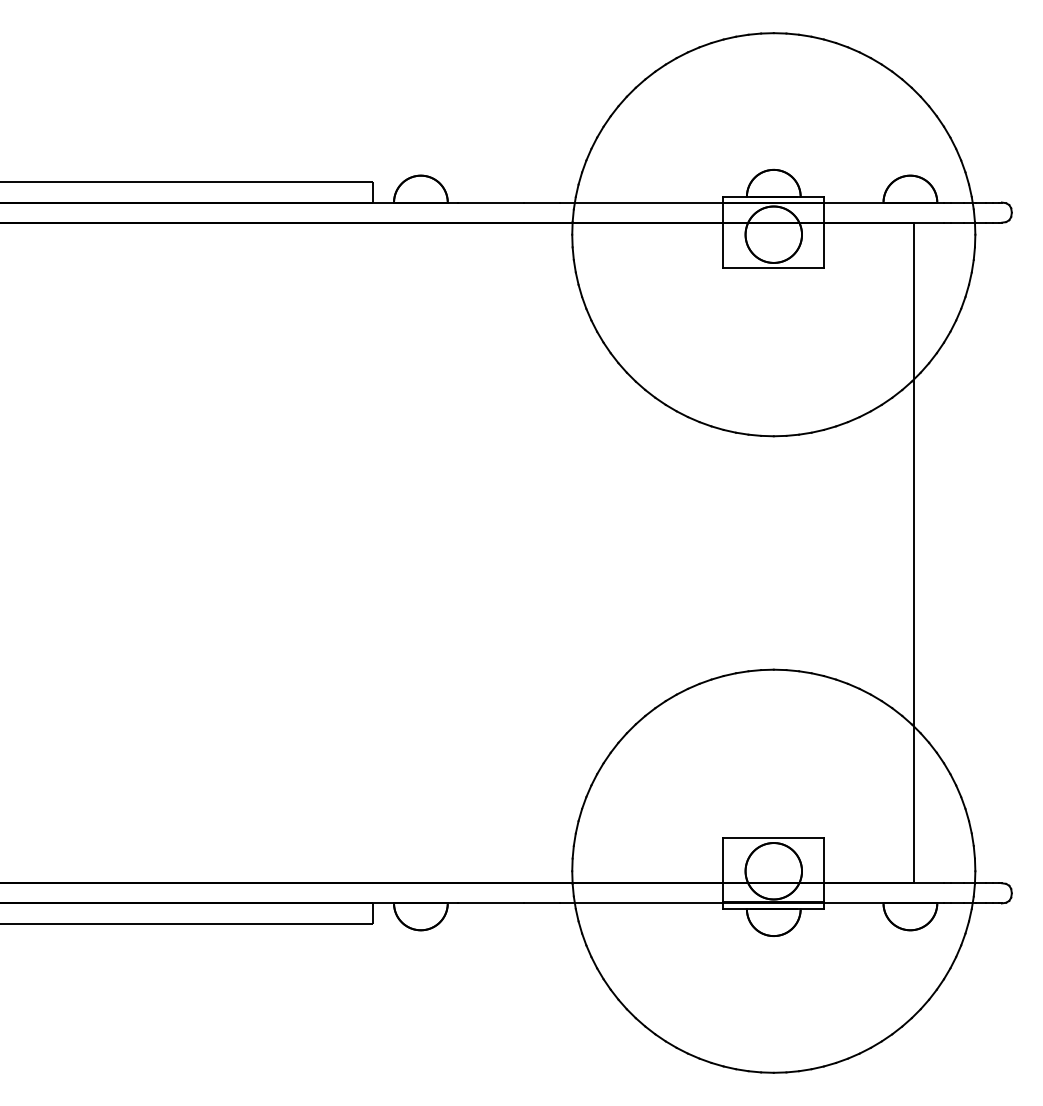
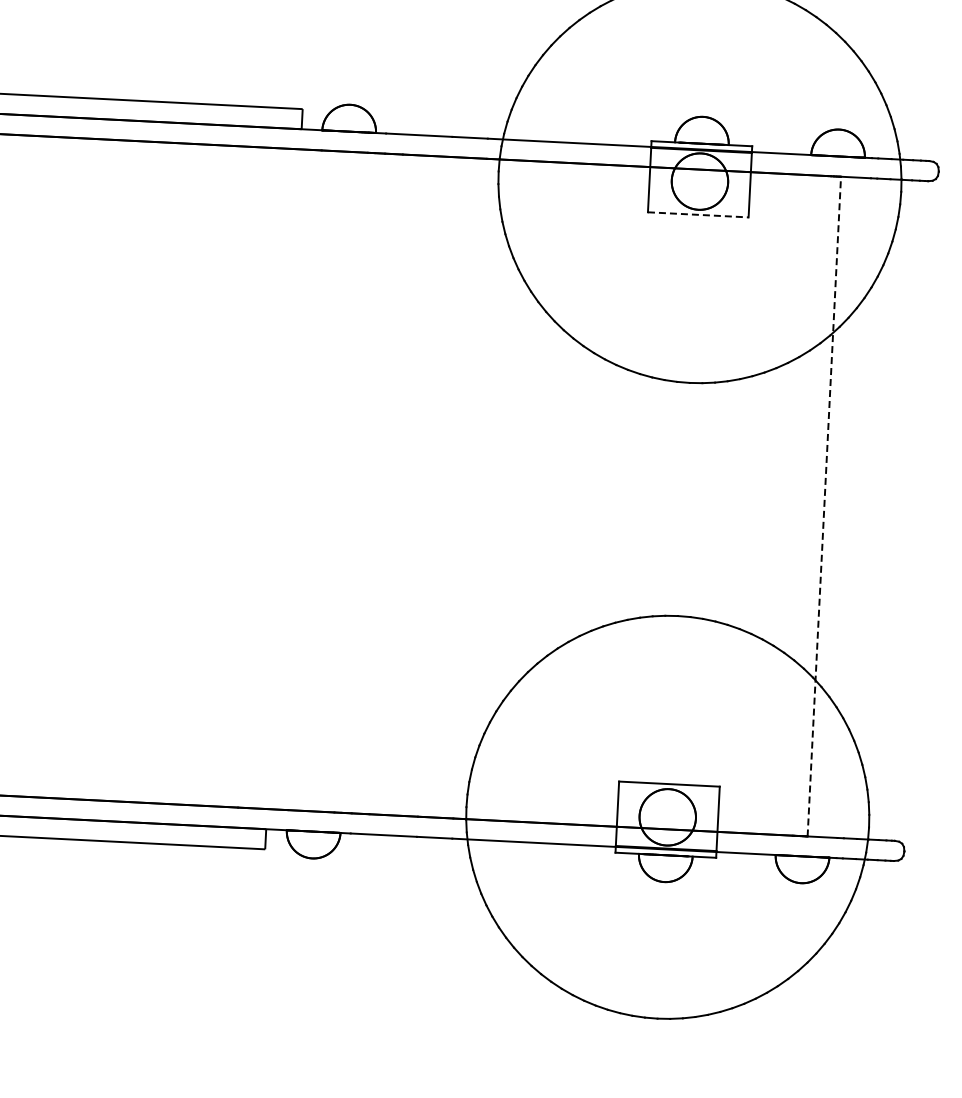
line: (774, 267) -> (699, 214), solid -> dashed
line: (914, 552) -> (824, 506), solid -> dashed

